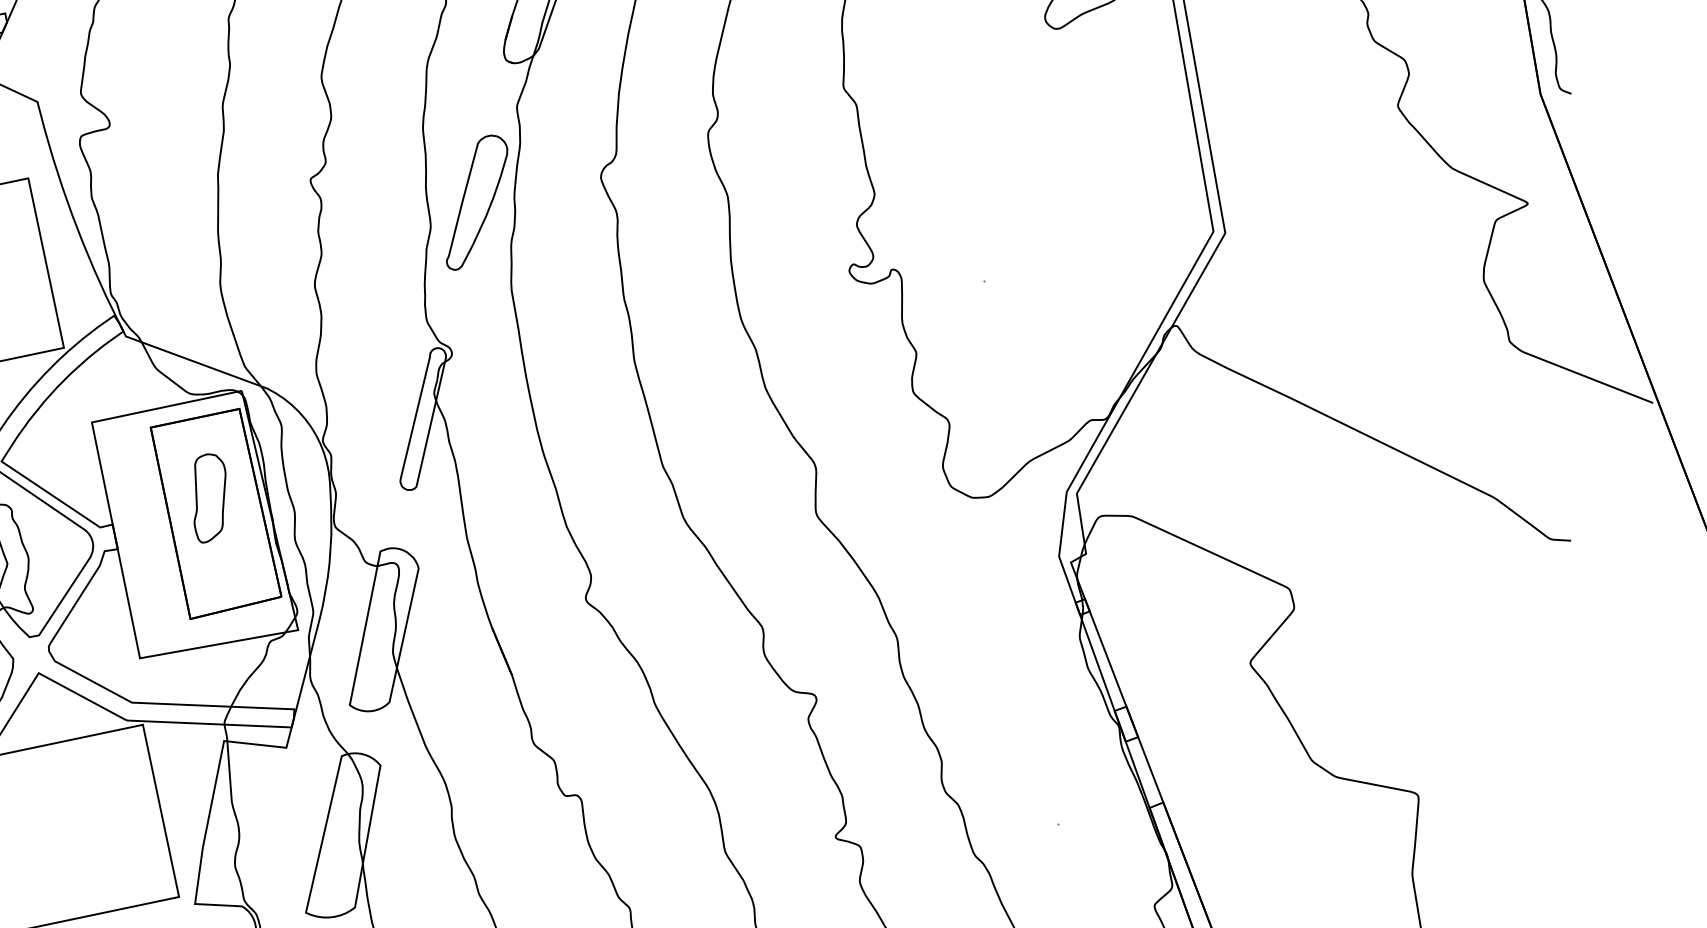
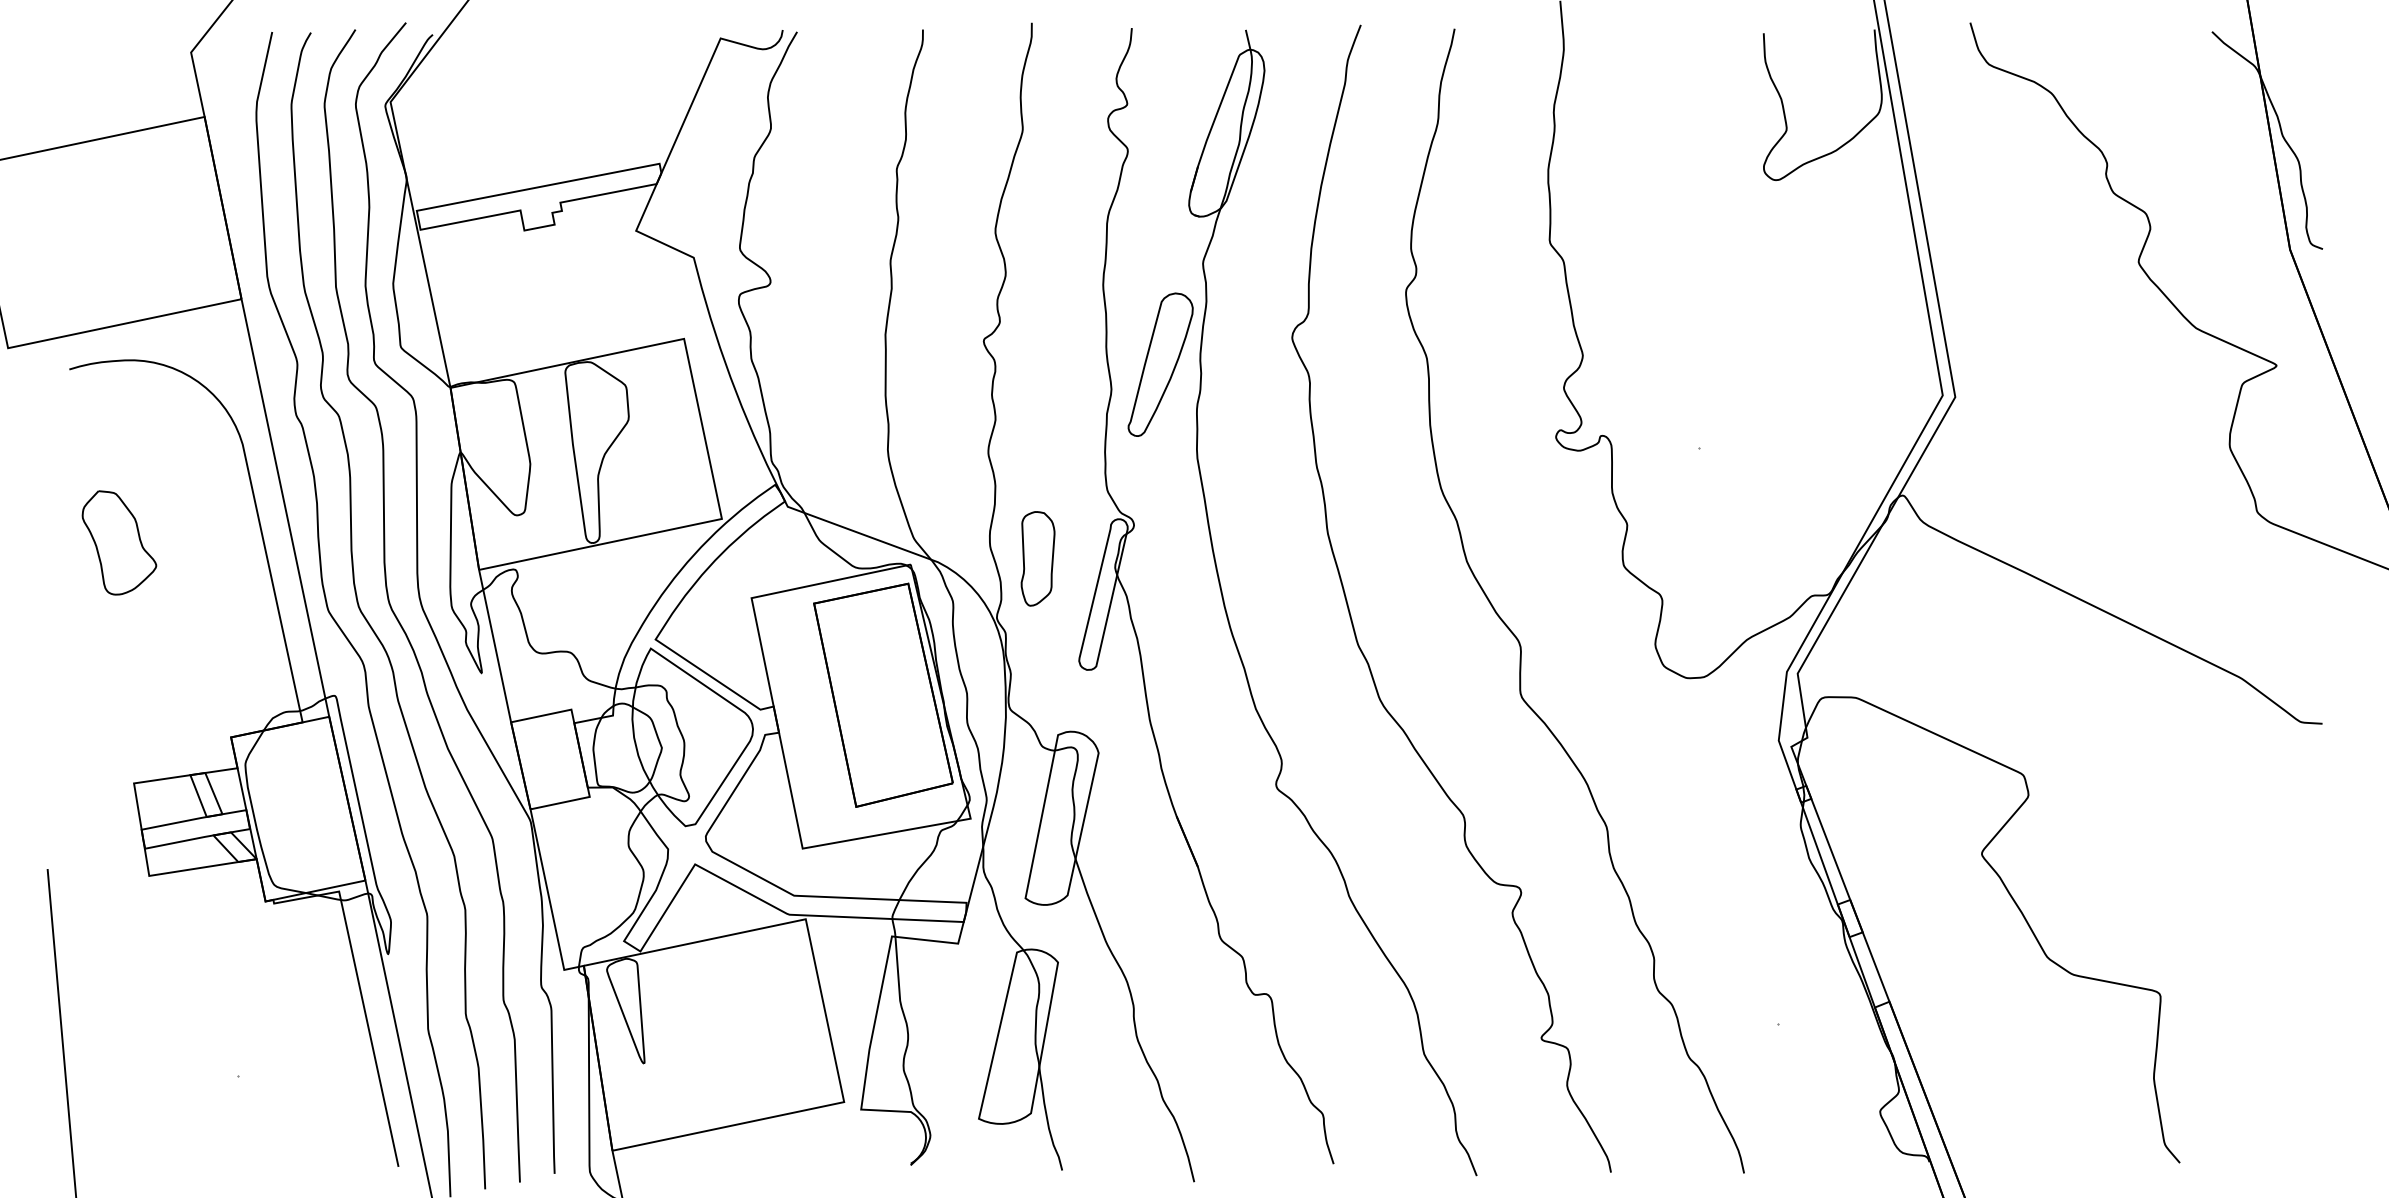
part: (209, 498) -> (1037, 558), moved

